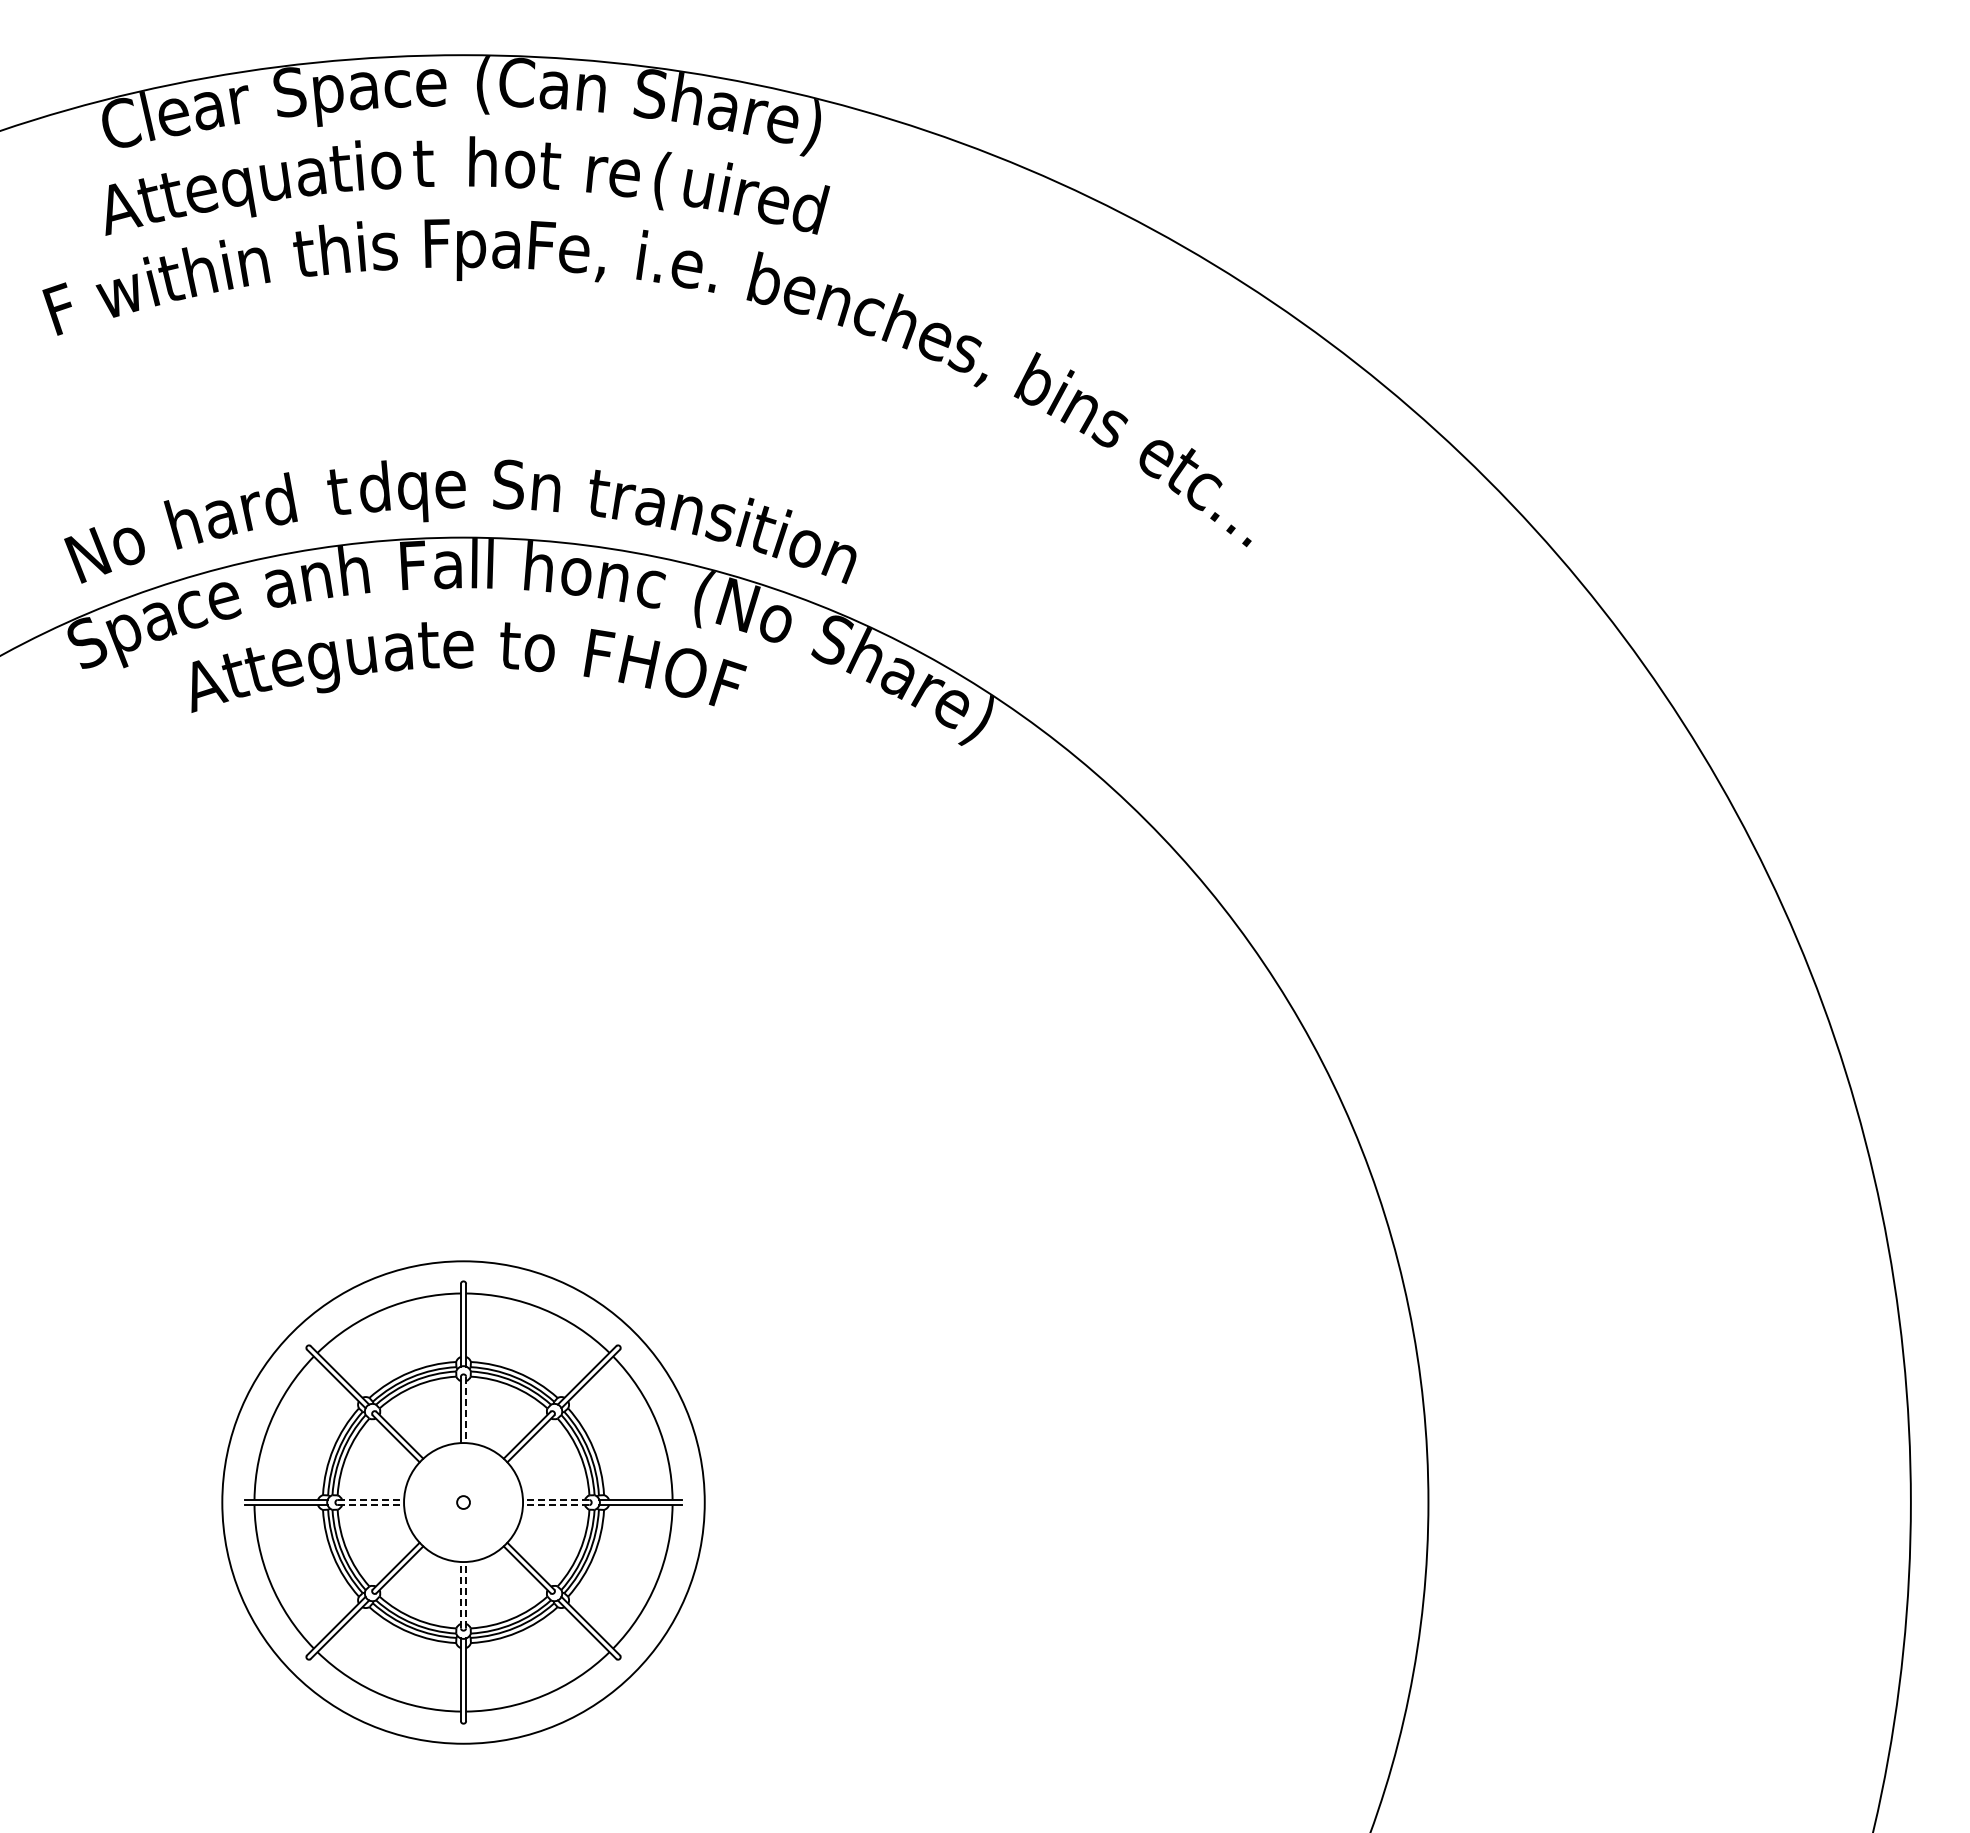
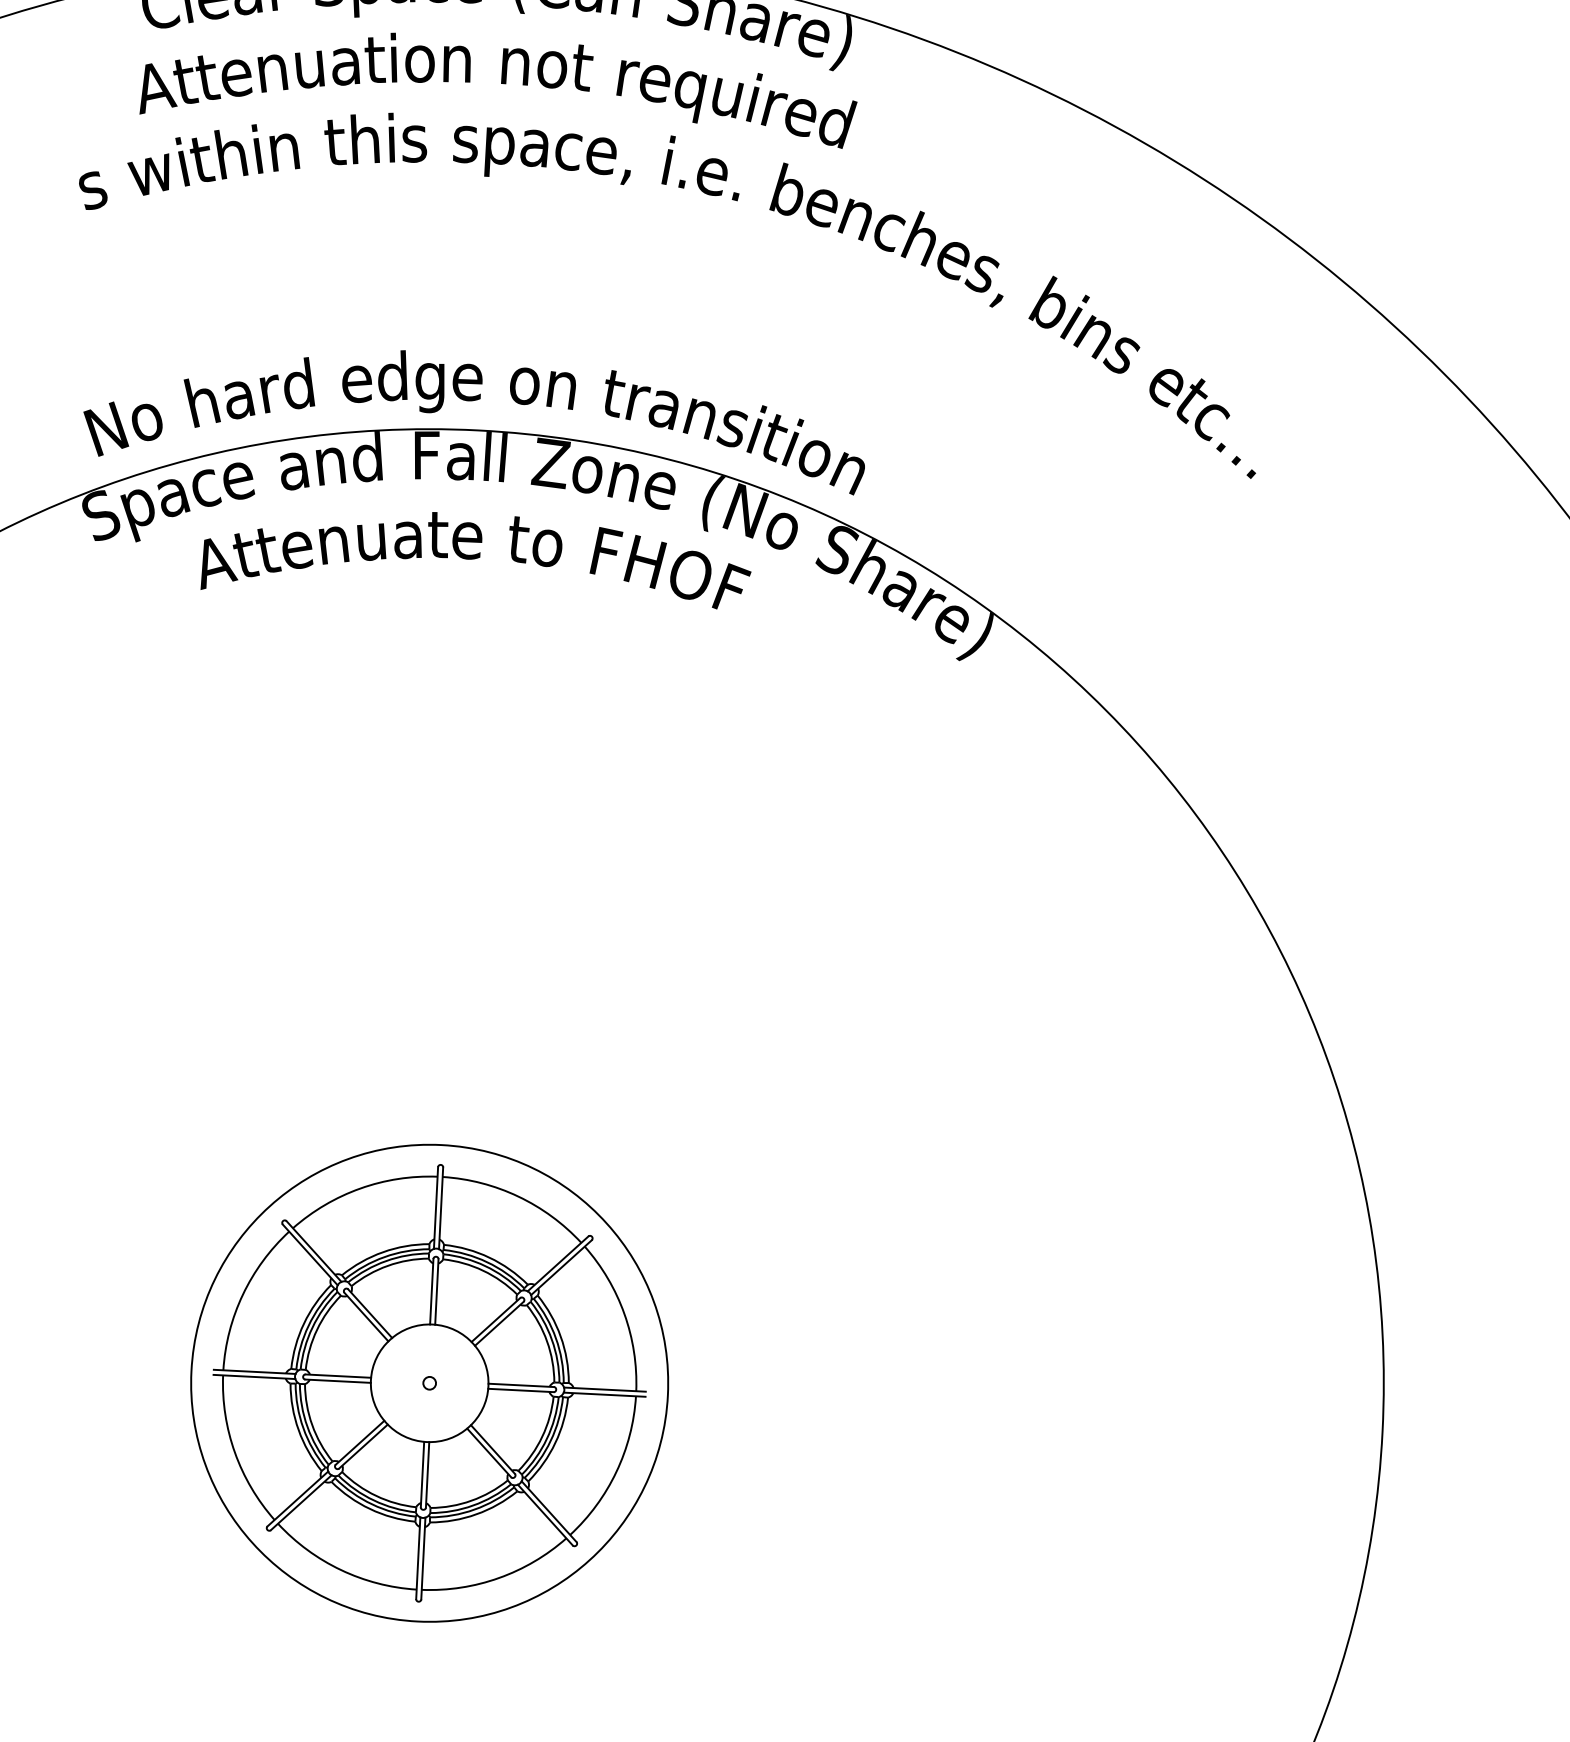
text: (472, 143) -> (506, 41), h -> n
text: (423, 163) -> (457, 58), t -> n
text: (660, 183) -> (690, 90), ( -> q
text: (238, 192) -> (272, 78), q -> n
text: (436, 243) -> (465, 138), F -> s
text: (541, 245) -> (569, 145), F -> c
text: (59, 308) -> (90, 183), F -> s
text: (508, 484) -> (525, 380), S -> o
text: (339, 492) -> (357, 379), t -> e
text: (413, 499) -> (430, 390), q -> g
text: (538, 566) -> (550, 462), h -> Z
text: (353, 569) -> (367, 456), h -> d
text: (650, 589) -> (659, 490), c -> e
text: (324, 667) -> (334, 551), g -> n
line: (466, 1410) -> (437, 1292), dashed -> solid
line: (371, 1499) -> (338, 1375), dashed -> solid
line: (555, 1499) -> (520, 1384), dashed -> solid
line: (371, 1505) -> (338, 1381), dashed -> solid
line: (555, 1505) -> (520, 1390), dashed -> solid
line: (460, 1594) -> (422, 1473), dashed -> solid
line: (466, 1594) -> (428, 1474), dashed -> solid

